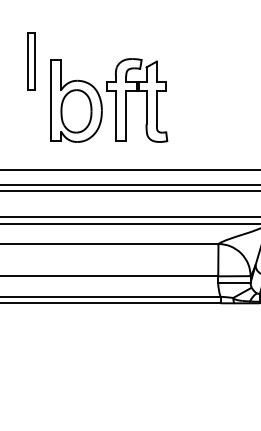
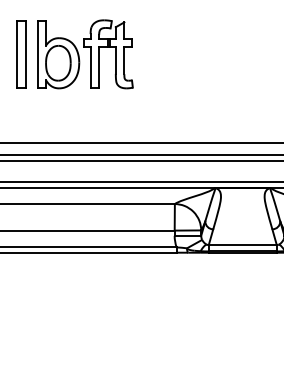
part: (31, 61) -> (21, 54), size x1.43
part: (109, 100) -> (85, 54), moved

